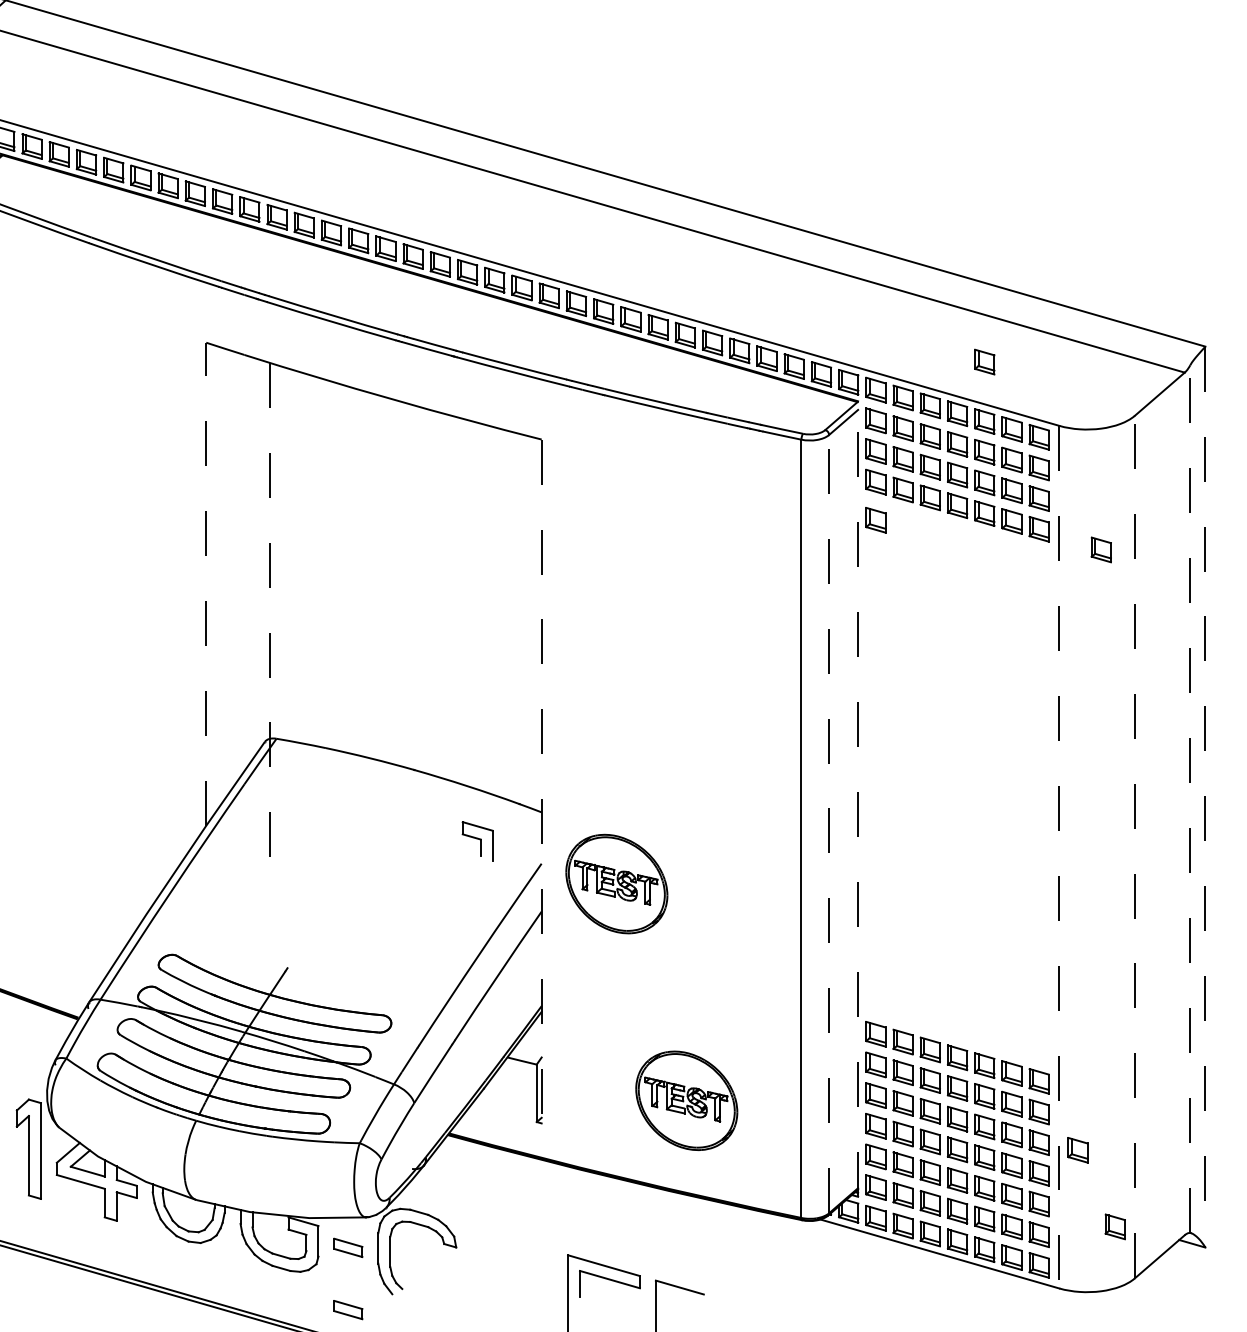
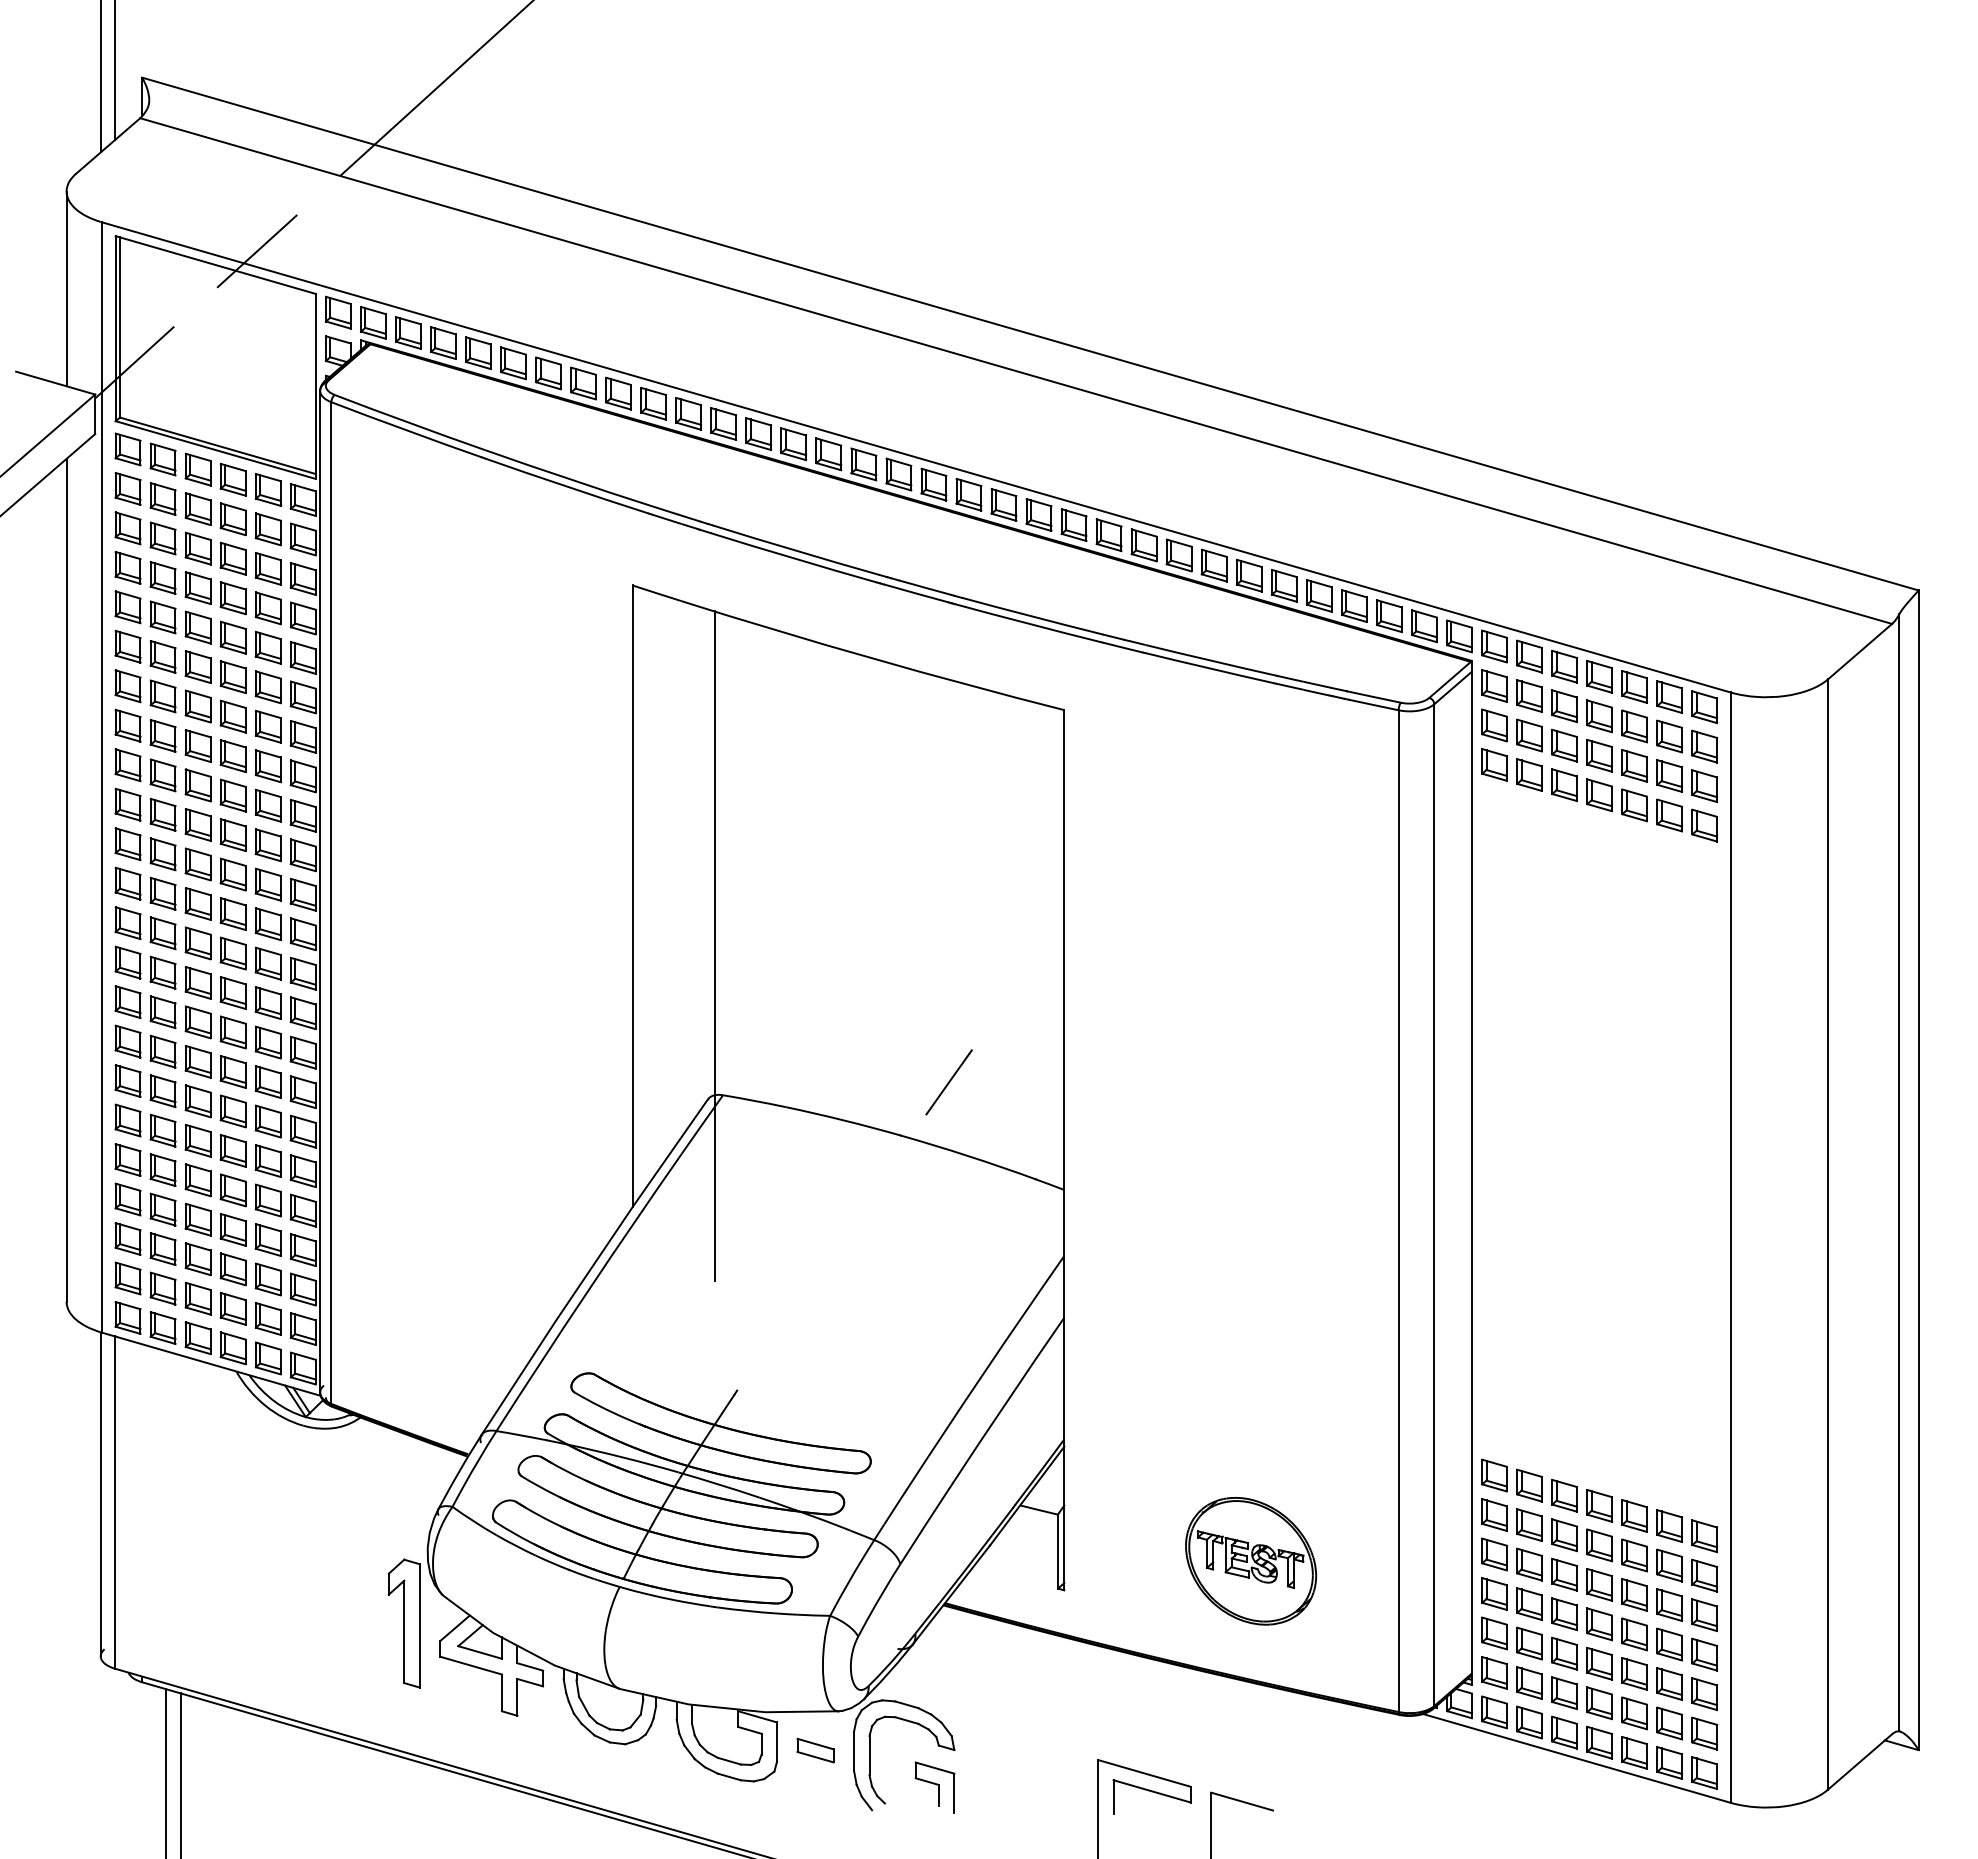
part: (984, 362) -> (1634, 610), removed
part: (875, 519) -> (1494, 813), removed
part: (1101, 550) -> (1784, 852), removed
line: (206, 584) -> (632, 896), dashed -> solid
line: (269, 623) -> (714, 946), dashed -> solid
line: (451, 728) -> (948, 1082), added
line: (541, 781) -> (1064, 1150), dashed -> solid
line: (1205, 797) -> (1918, 1170), dashed -> solid
line: (858, 798) -> (1471, 1172), dashed -> solid
line: (1190, 798) -> (1899, 1172), dashed -> solid
line: (829, 824) -> (1434, 1205), dashed -> solid
part: (477, 841) -> (934, 1787), moved
line: (1134, 846) -> (1827, 1234), dashed -> solid
line: (1059, 857) -> (1730, 1248), dashed -> solid
part: (617, 884) -> (1161, 1282), removed
part: (1077, 1149) -> (1754, 1624), removed
part: (1115, 1226) -> (1802, 1723), removed
part: (348, 1309) -> (815, 1830), removed

